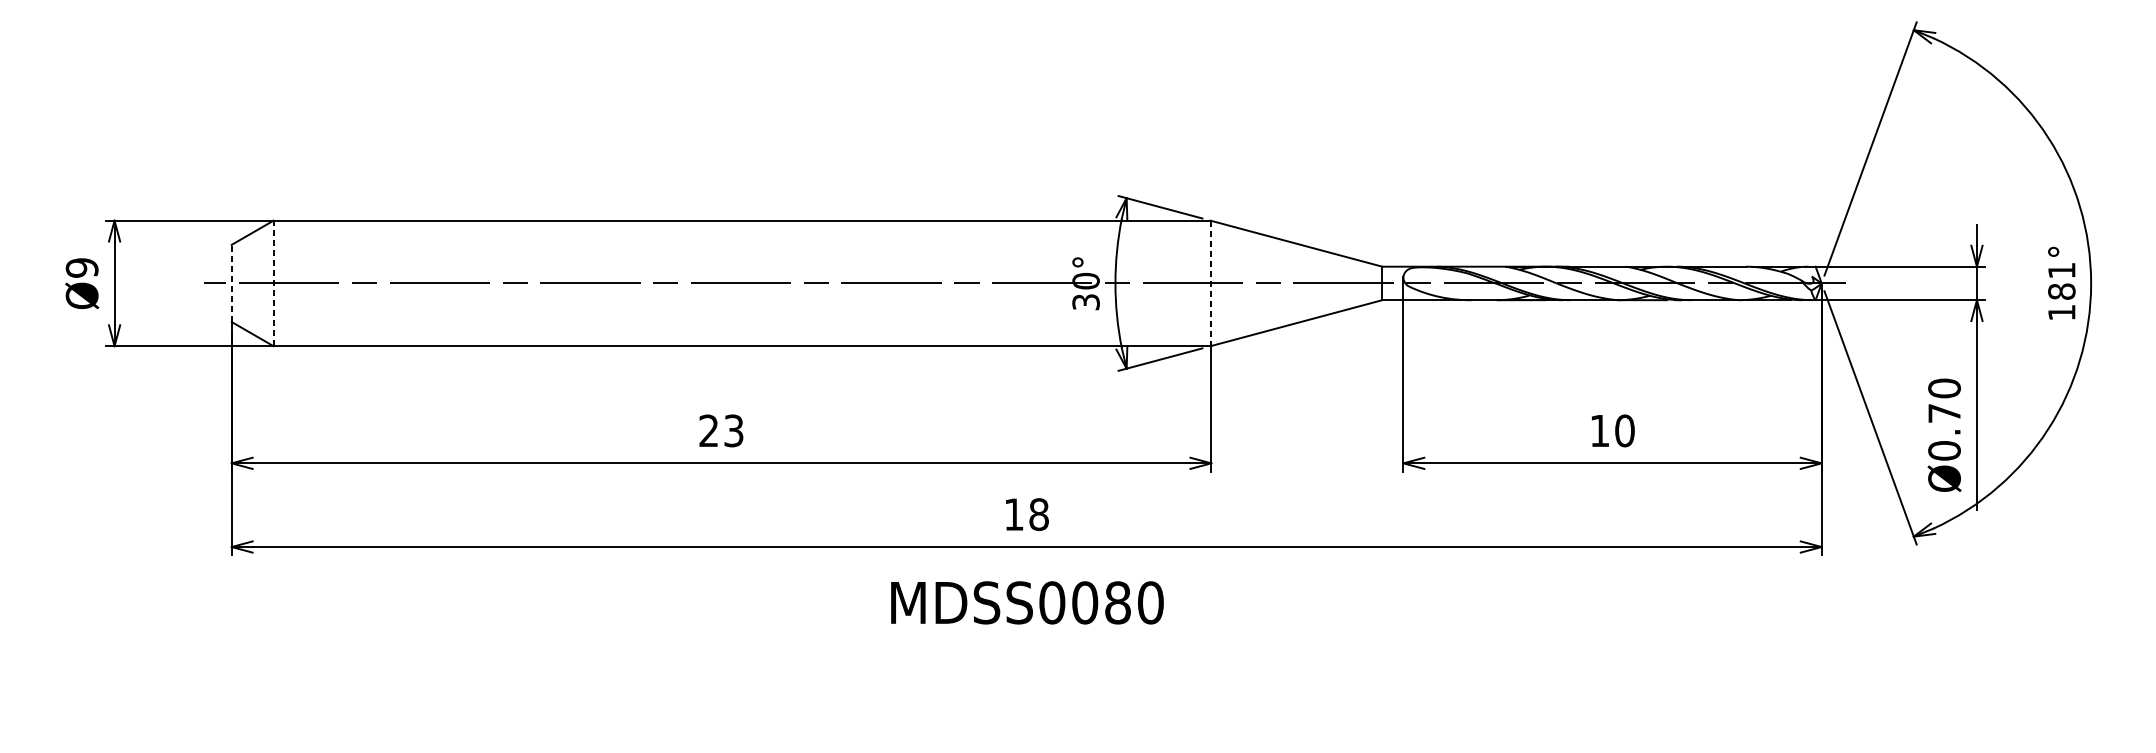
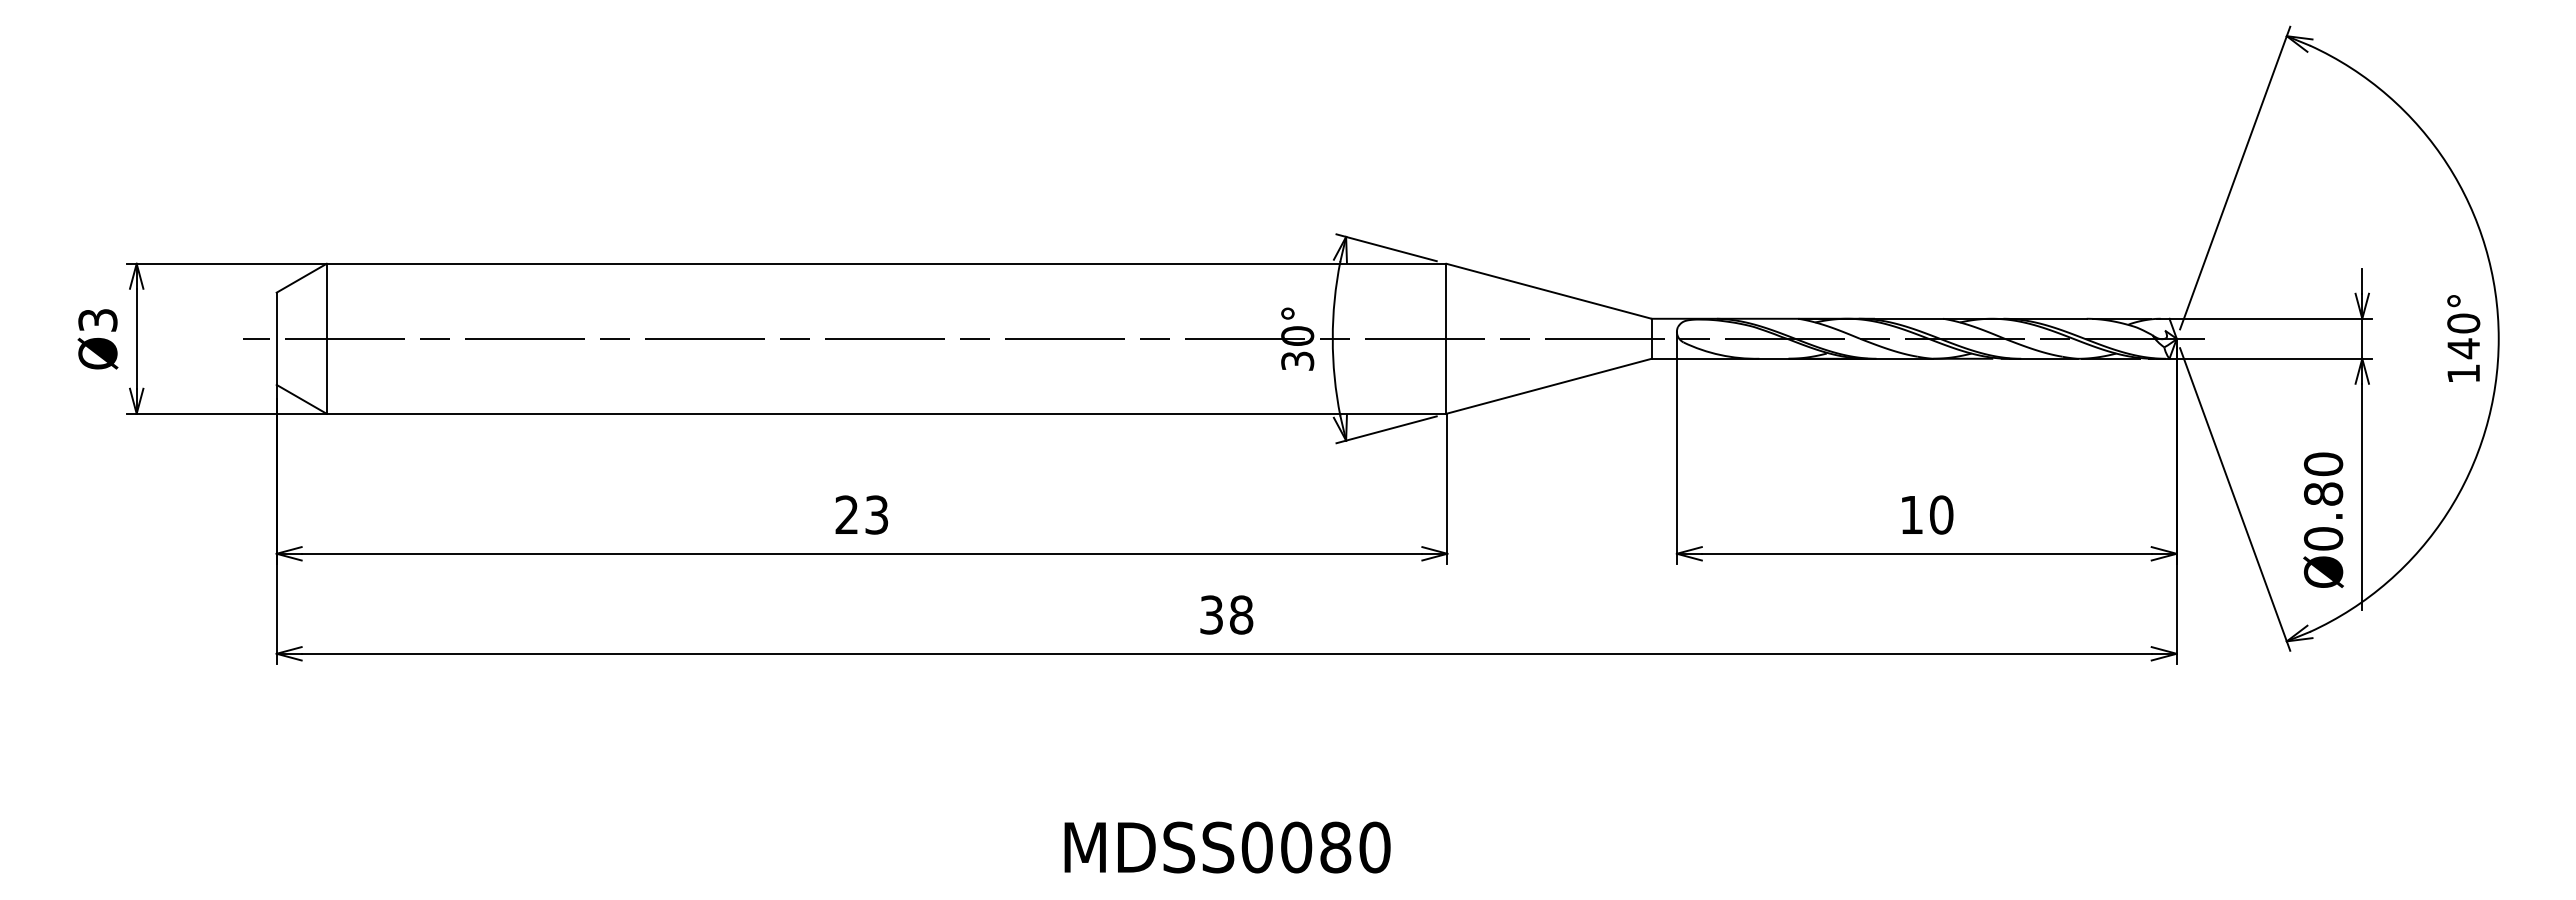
text: (81, 268) -> (97, 320), Ø9 -> Ø3
text: (2061, 281) -> (2463, 336), 181° -> 140°
line: (231, 283) -> (276, 338), dashed -> solid
line: (273, 283) -> (326, 338), dashed -> solid
line: (1210, 283) -> (1446, 338), dashed -> solid
text: (1944, 412) -> (2323, 493), Ø0.70 -> Ø0.80
text: (1013, 514) -> (1211, 614), 18 -> 38
text: (1027, 602) -> (1227, 847), moved

